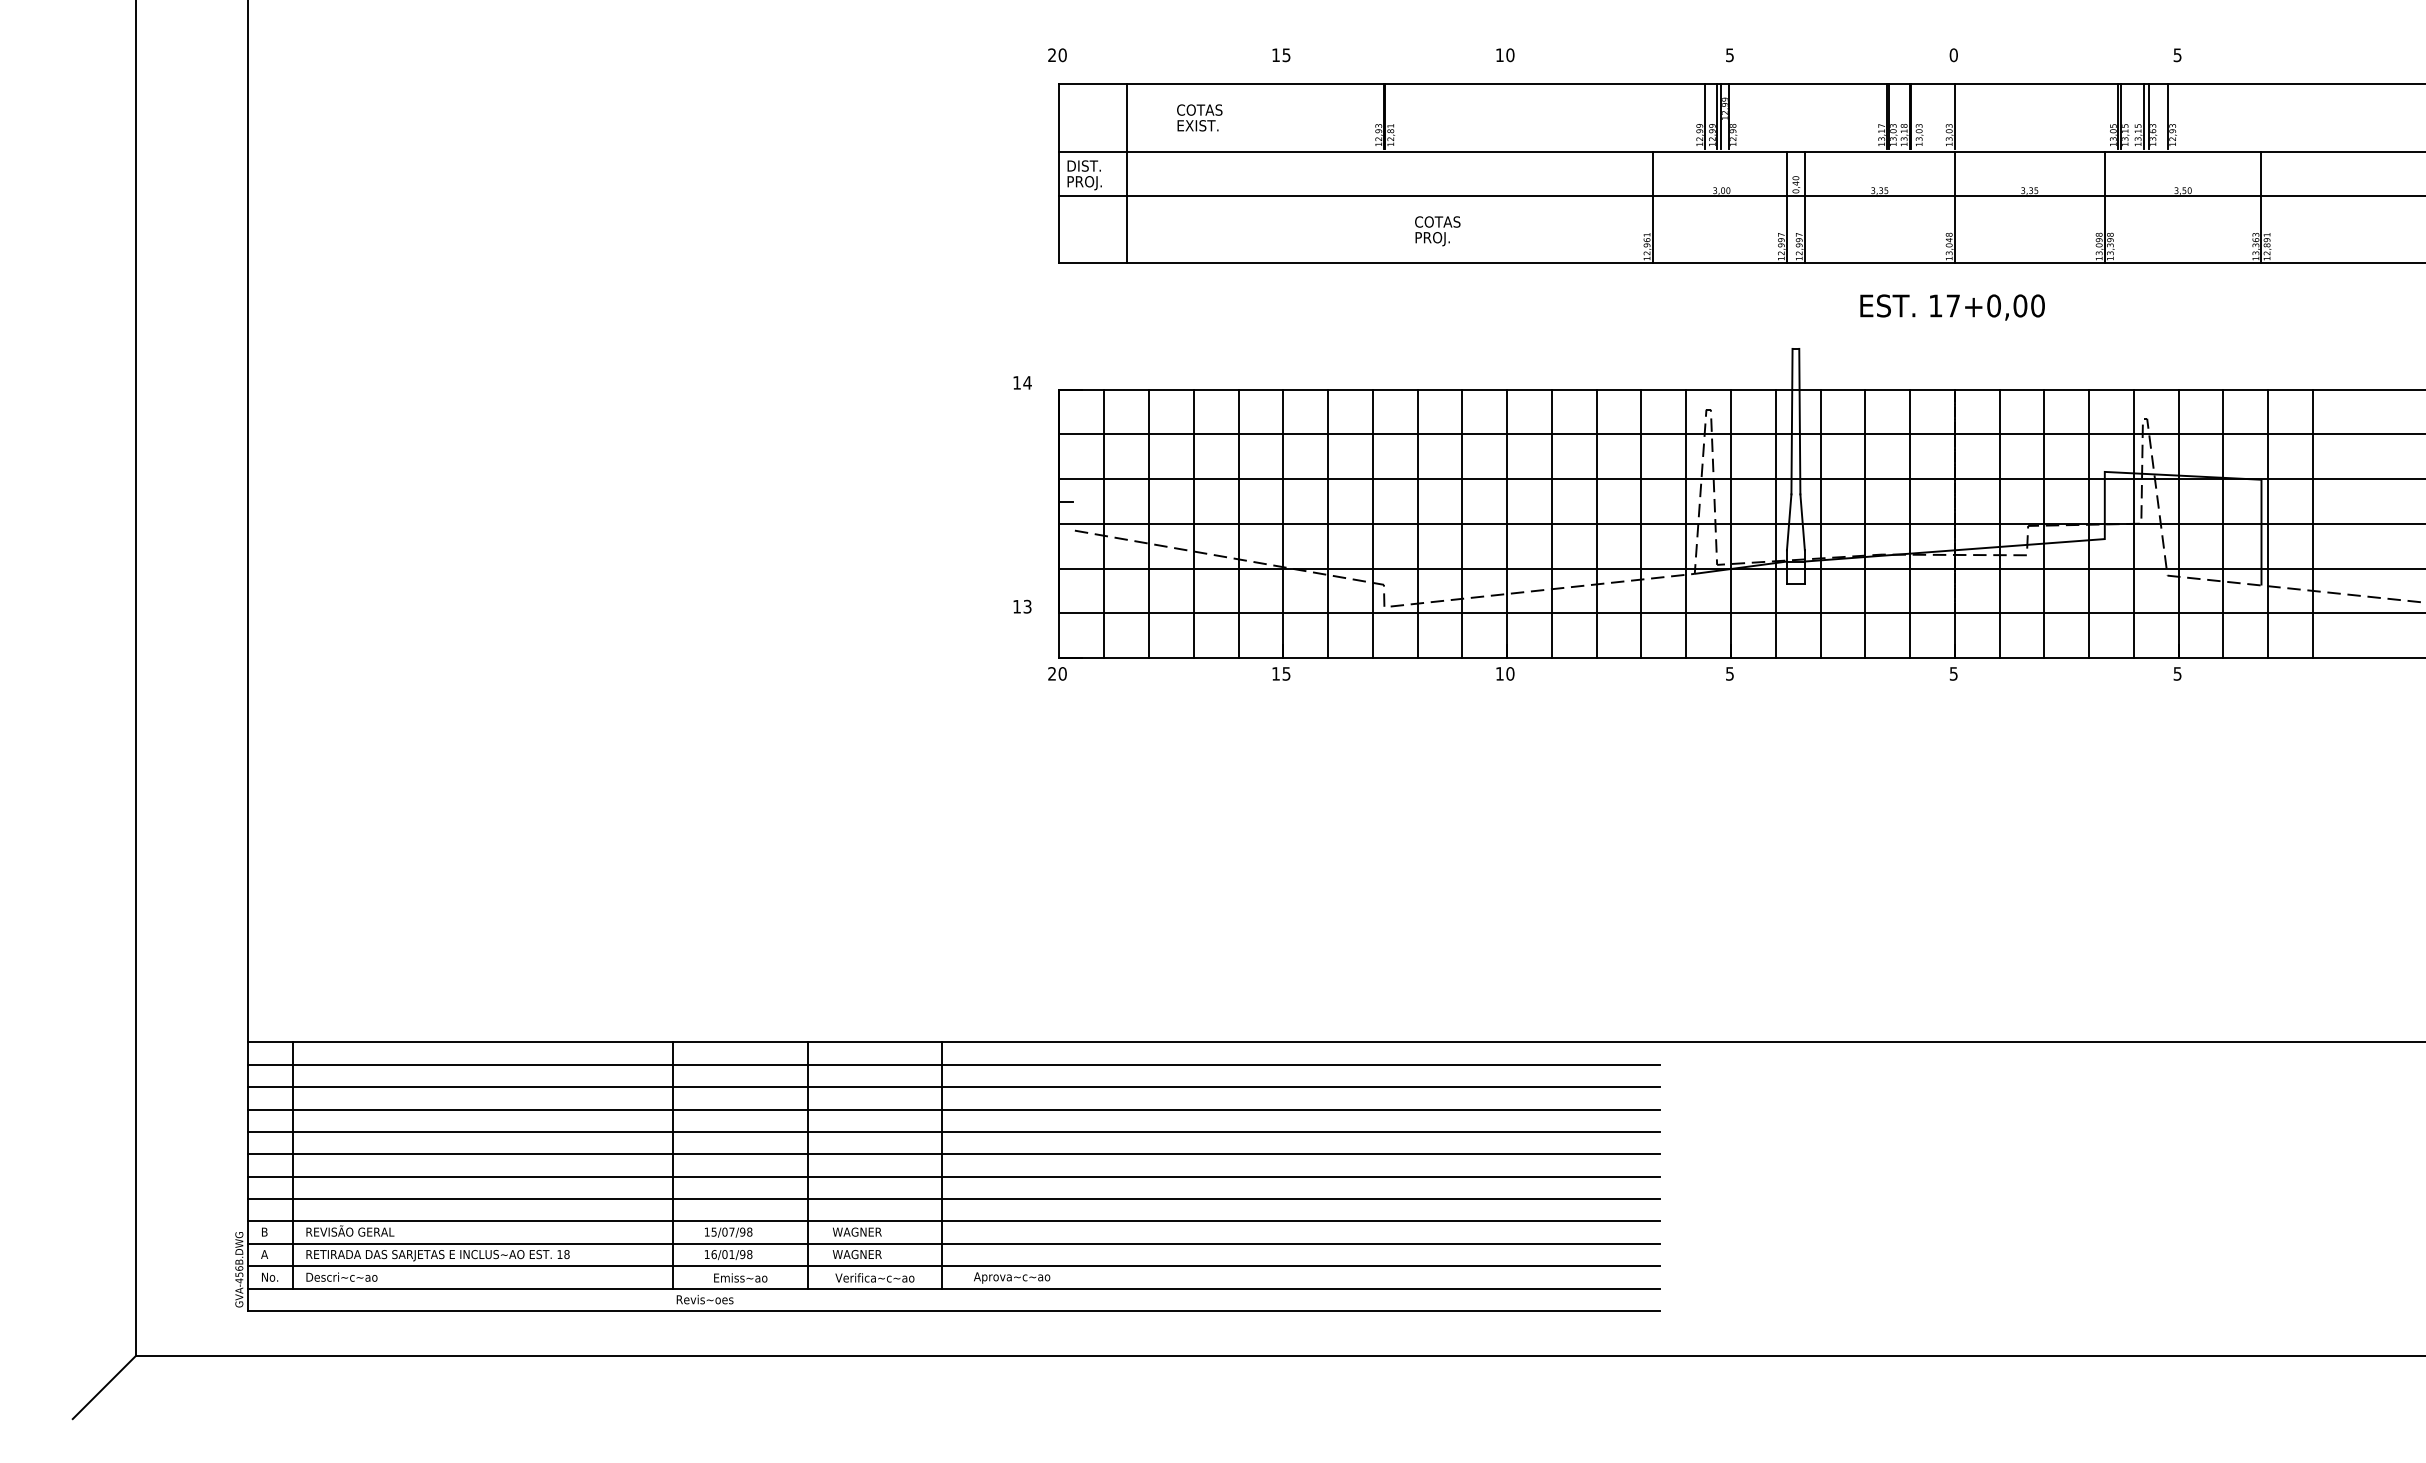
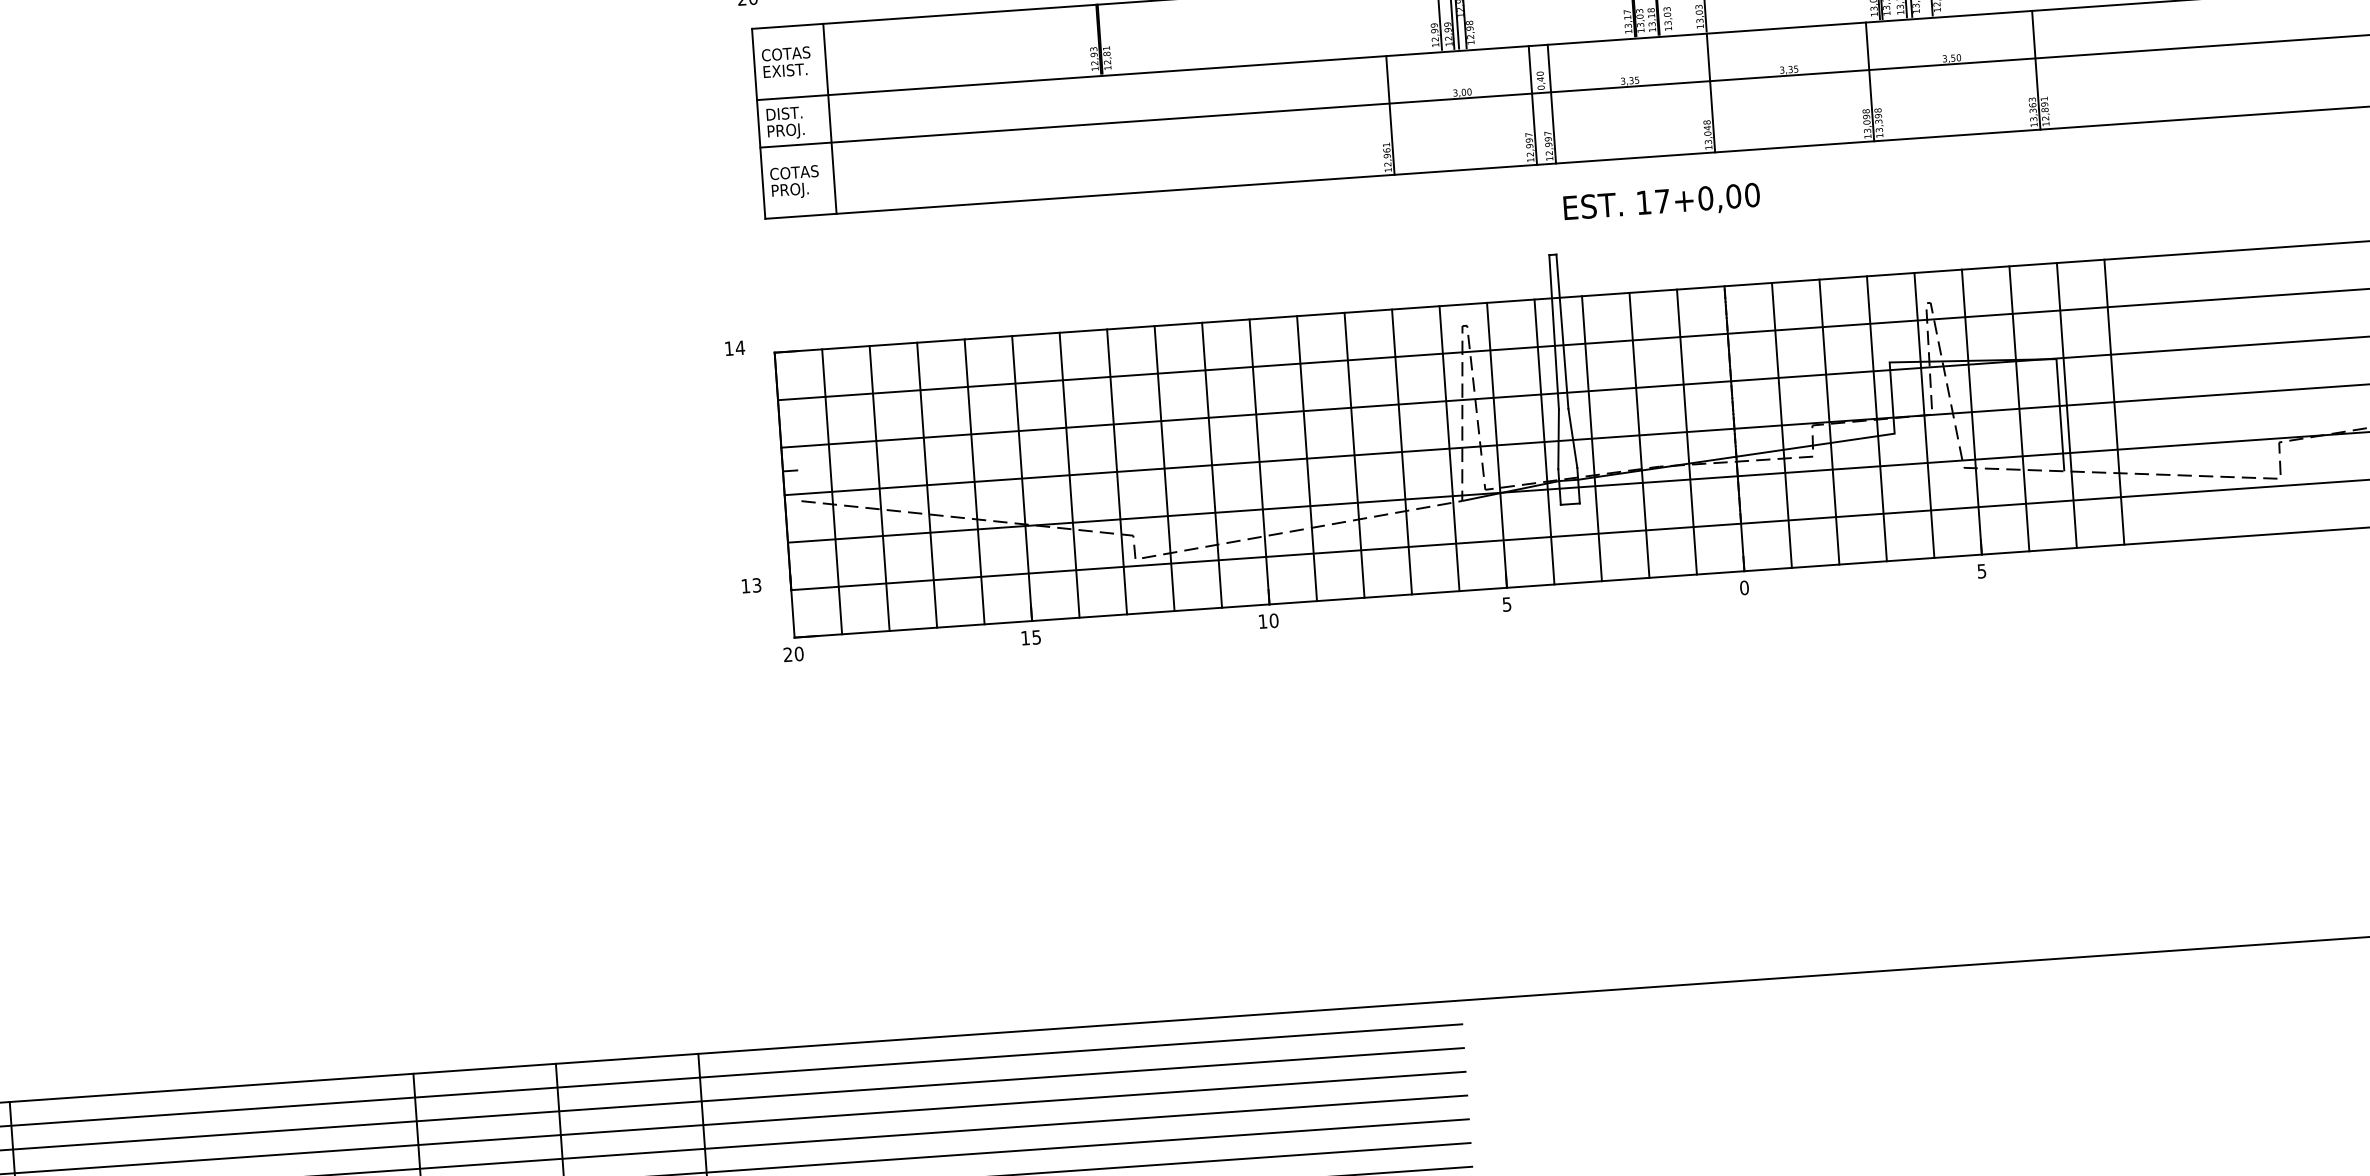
text: (1199, 117) -> (786, 61), moved
text: (1437, 231) -> (794, 182), moved
text: (1952, 307) -> (1661, 203), moved
text: (1953, 673) -> (1744, 587), 5 -> 0

